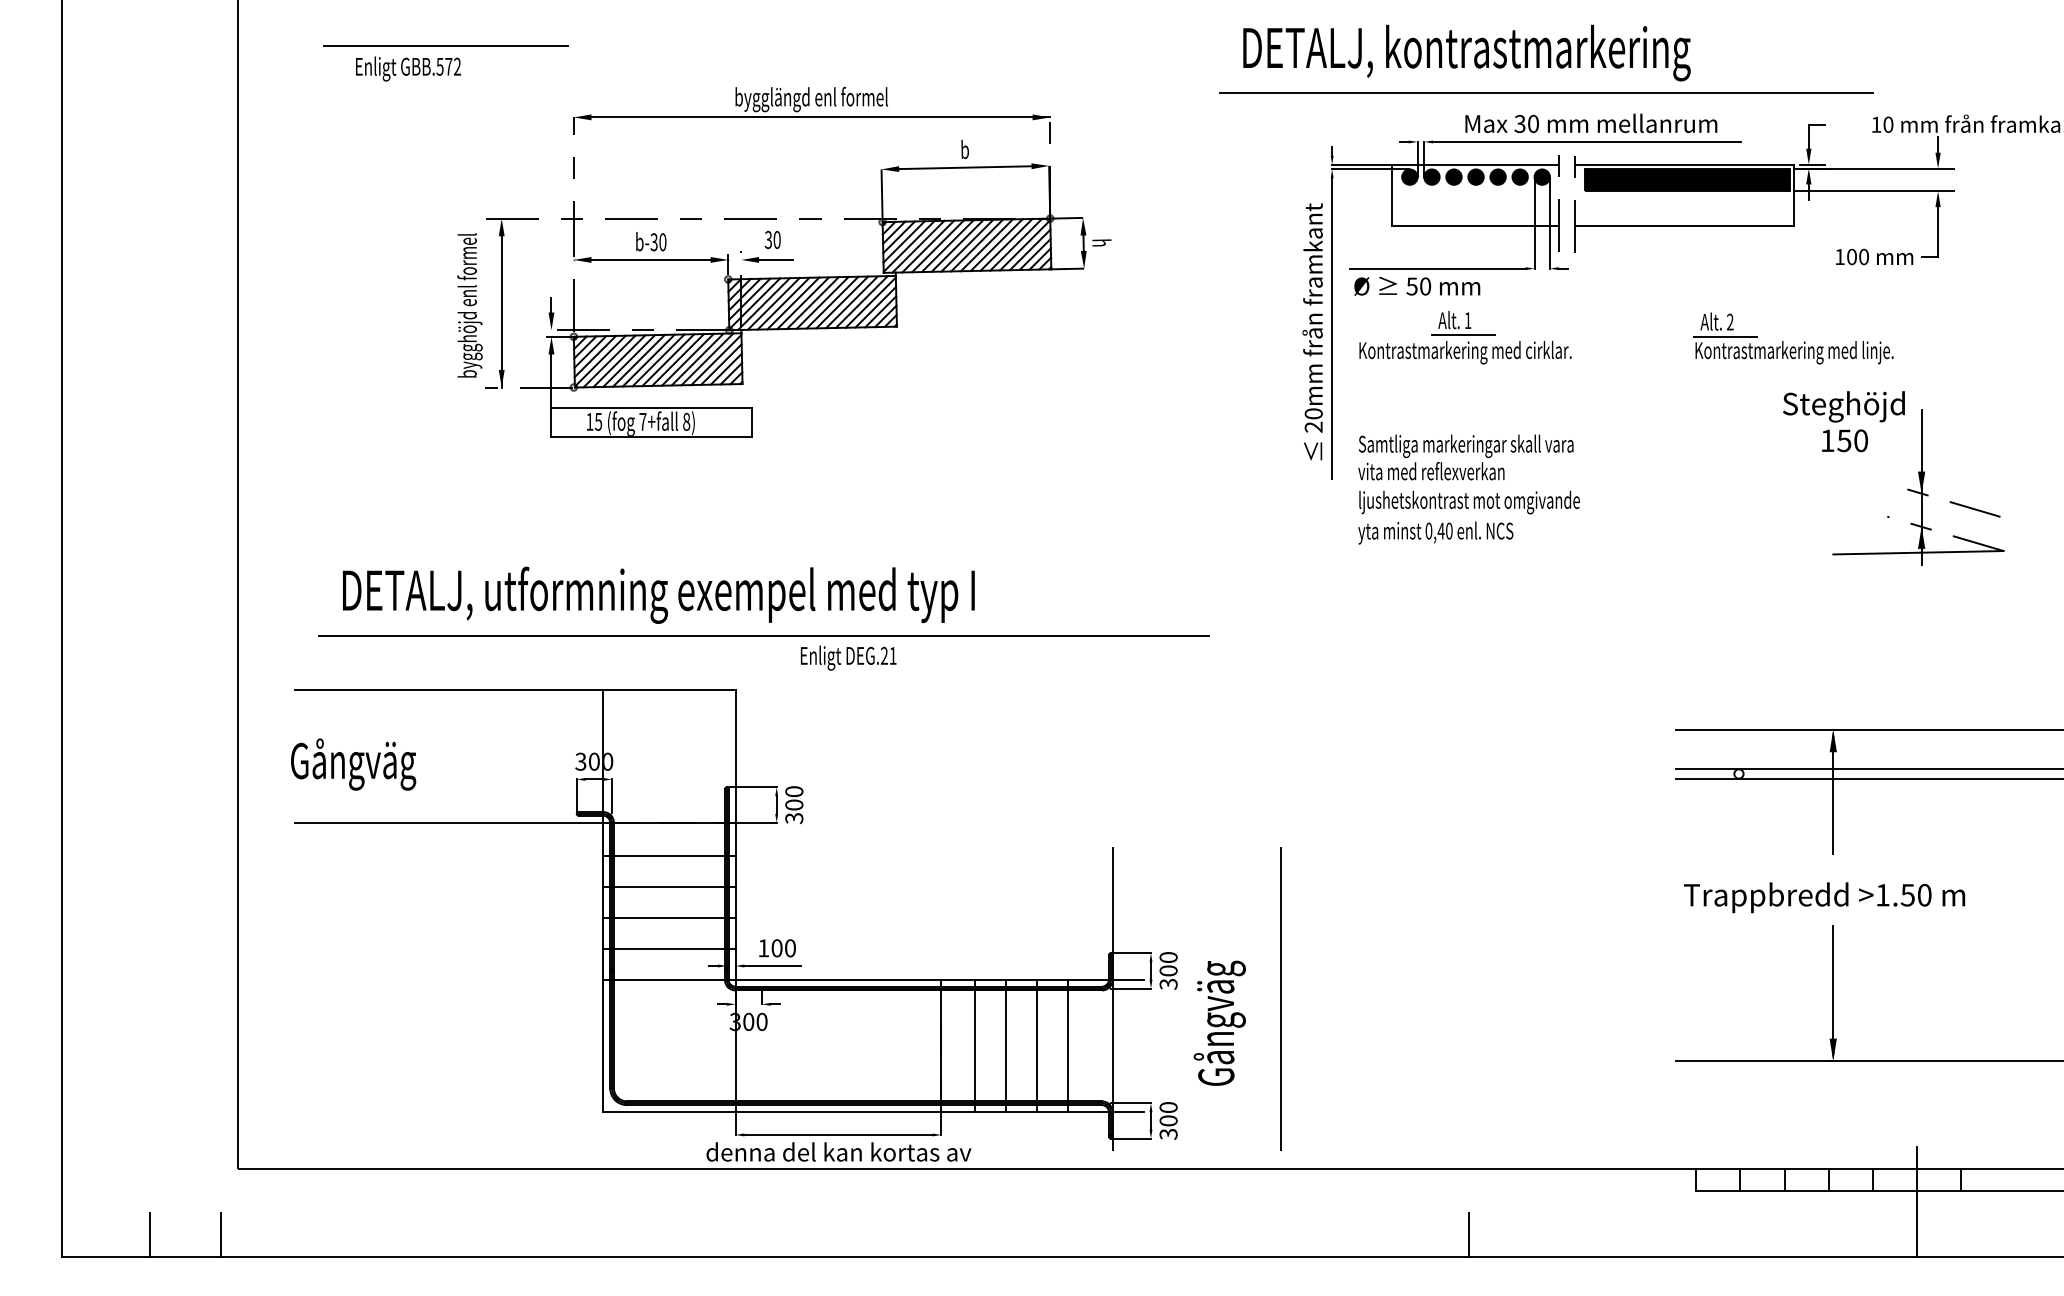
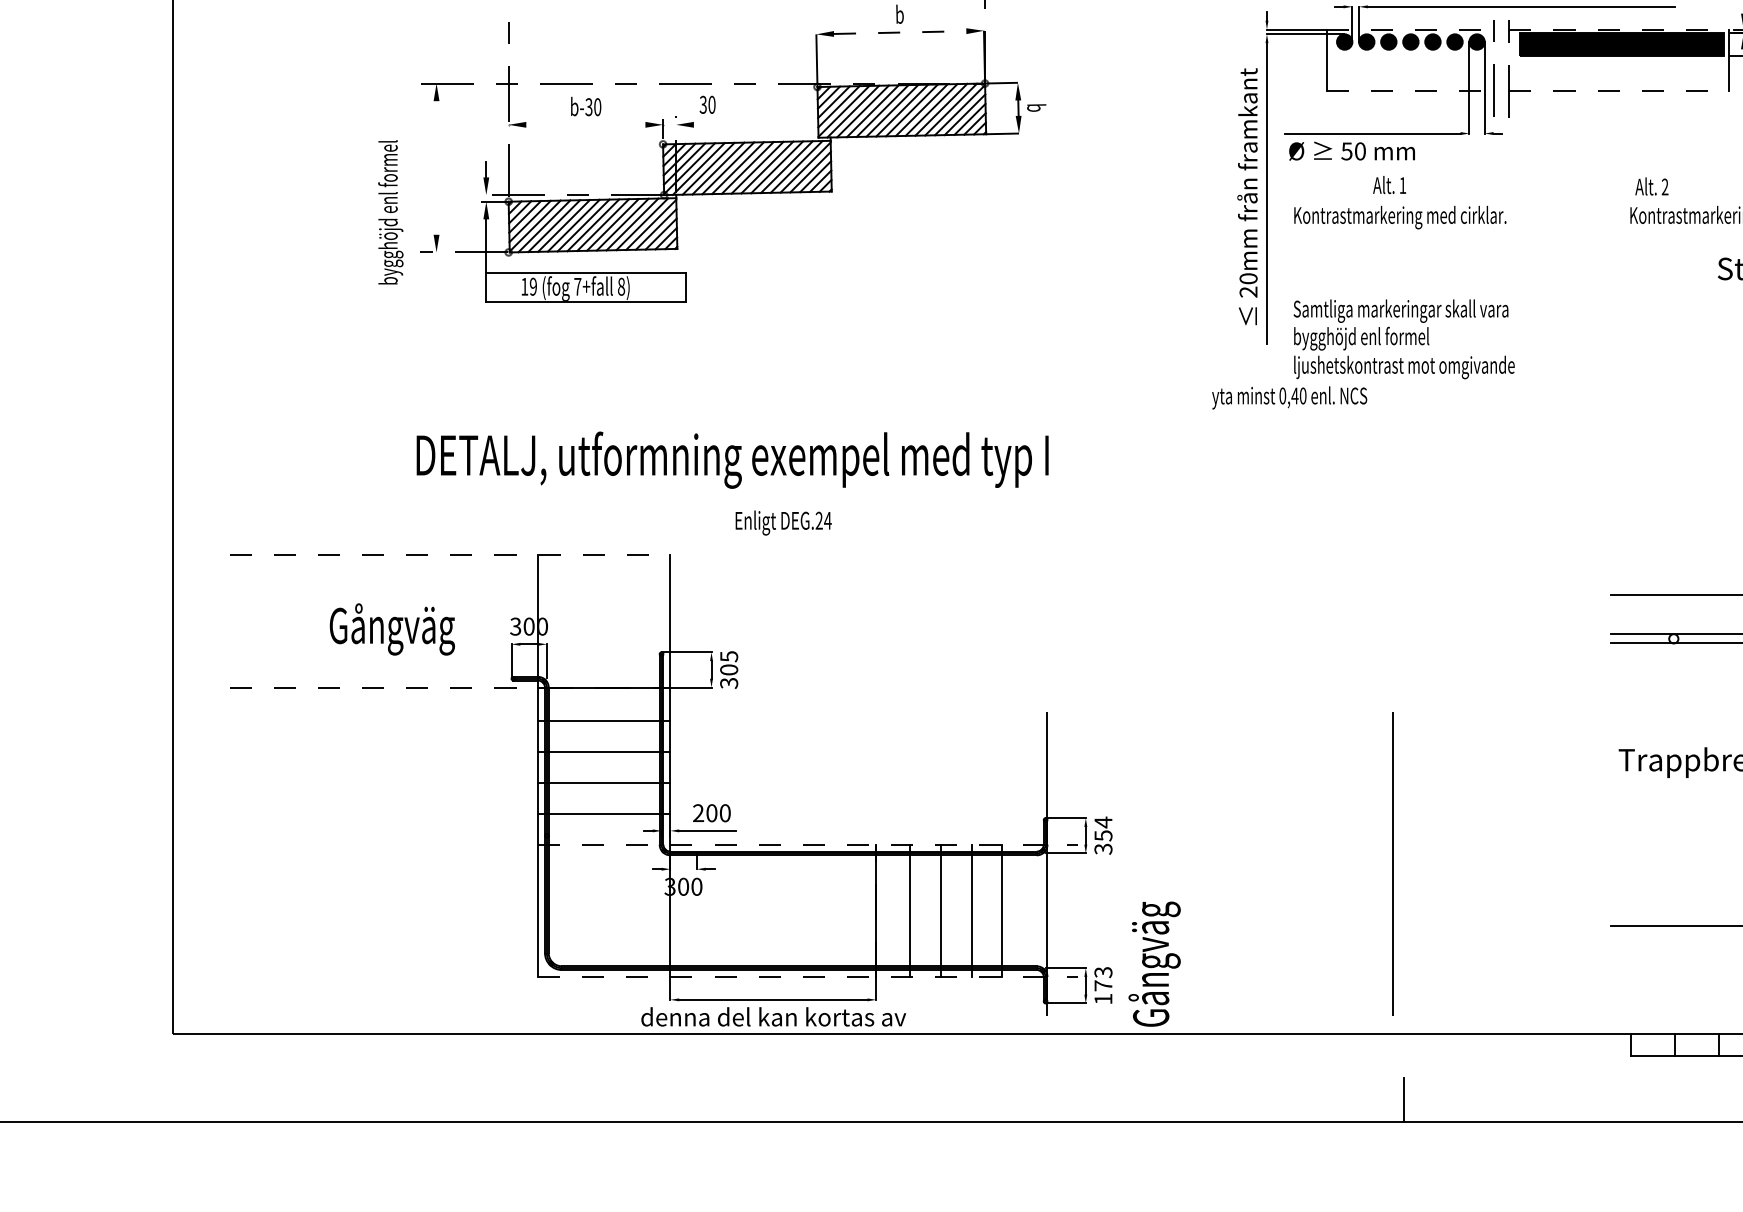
line: (1475, 164) -> (1410, 29), solid -> dashed
line: (1684, 164) -> (1619, 29), solid -> dashed
line: (965, 167) -> (900, 32), solid -> dashed
line: (1475, 226) -> (1410, 91), solid -> dashed
line: (1684, 226) -> (1619, 91), solid -> dashed
text: (1098, 243) -> (1033, 108), h -> b
line: (650, 259) -> (585, 124), removed
line: (775, 259) -> (710, 124), removed
text: (469, 305) -> (390, 212), moved
line: (501, 311) -> (436, 176), removed
line: (1463, 335) -> (1398, 200), removed
line: (1725, 336) -> (1660, 201), removed
text: (598, 421) -> (533, 286), 15 -> 19
text: (1431, 473) -> (1366, 338), vita med reflexverkan -> bygghöjd enl formel
text: (1435, 532) -> (1289, 397), moved
text: (658, 594) -> (732, 459), moved
line: (763, 635) -> (698, 500), removed
text: (892, 655) -> (827, 520), DEG.21 -> DEG.24
line: (515, 690) -> (450, 555), solid -> dashed
text: (353, 764) -> (392, 629), moved
text: (794, 791) -> (729, 656), 300 -> 305
line: (449, 822) -> (384, 687), solid -> dashed
text: (763, 948) -> (698, 813), 100 -> 200
text: (1168, 963) -> (1103, 828), 300 -> 354
line: (873, 979) -> (808, 844), solid -> dashed
line: (1280, 998) -> (1392, 863), moved
text: (1219, 1022) -> (1154, 963), moved
line: (873, 1112) -> (808, 977), solid -> dashed
text: (1168, 1120) -> (1103, 985), 300 -> 173
line: (150, 1235) -> (85, 1100), removed
line: (220, 1235) -> (155, 1100), removed

